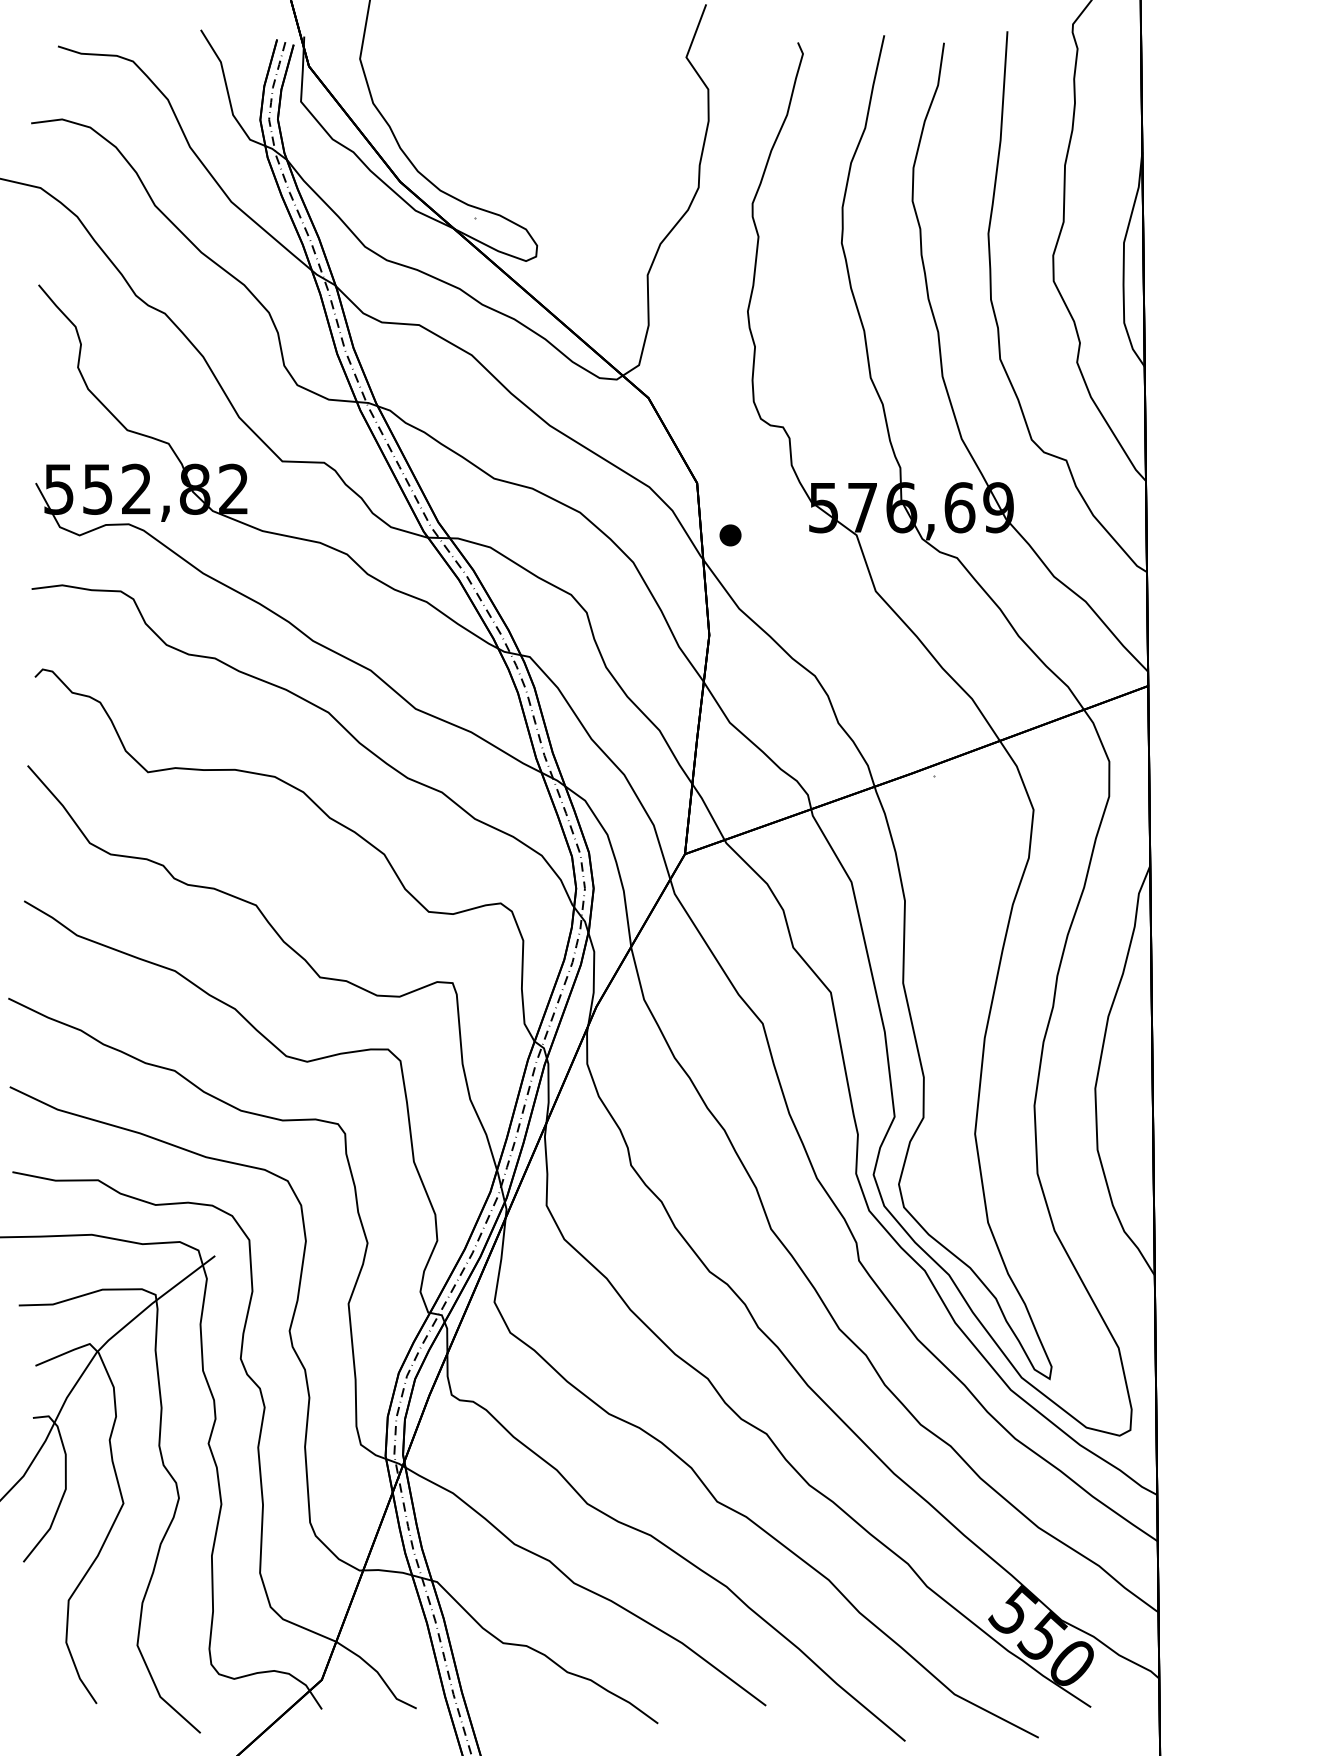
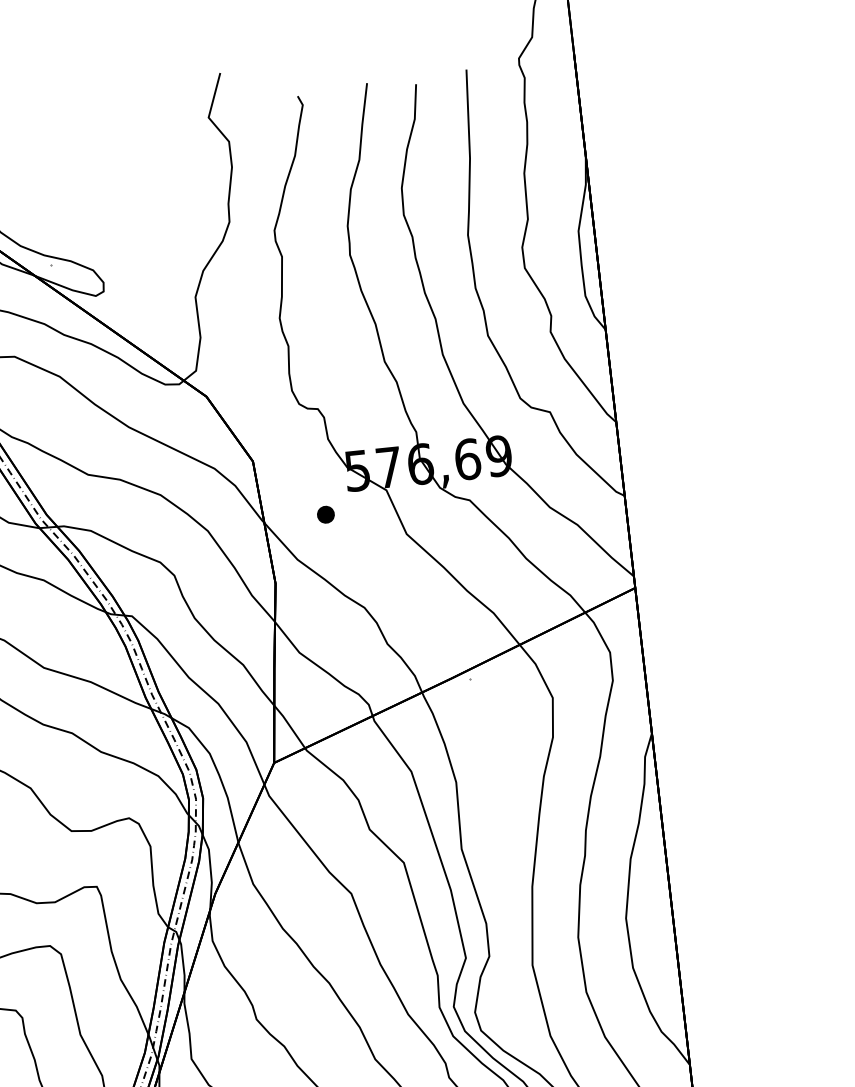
part: (730, 535) -> (325, 514), moved

